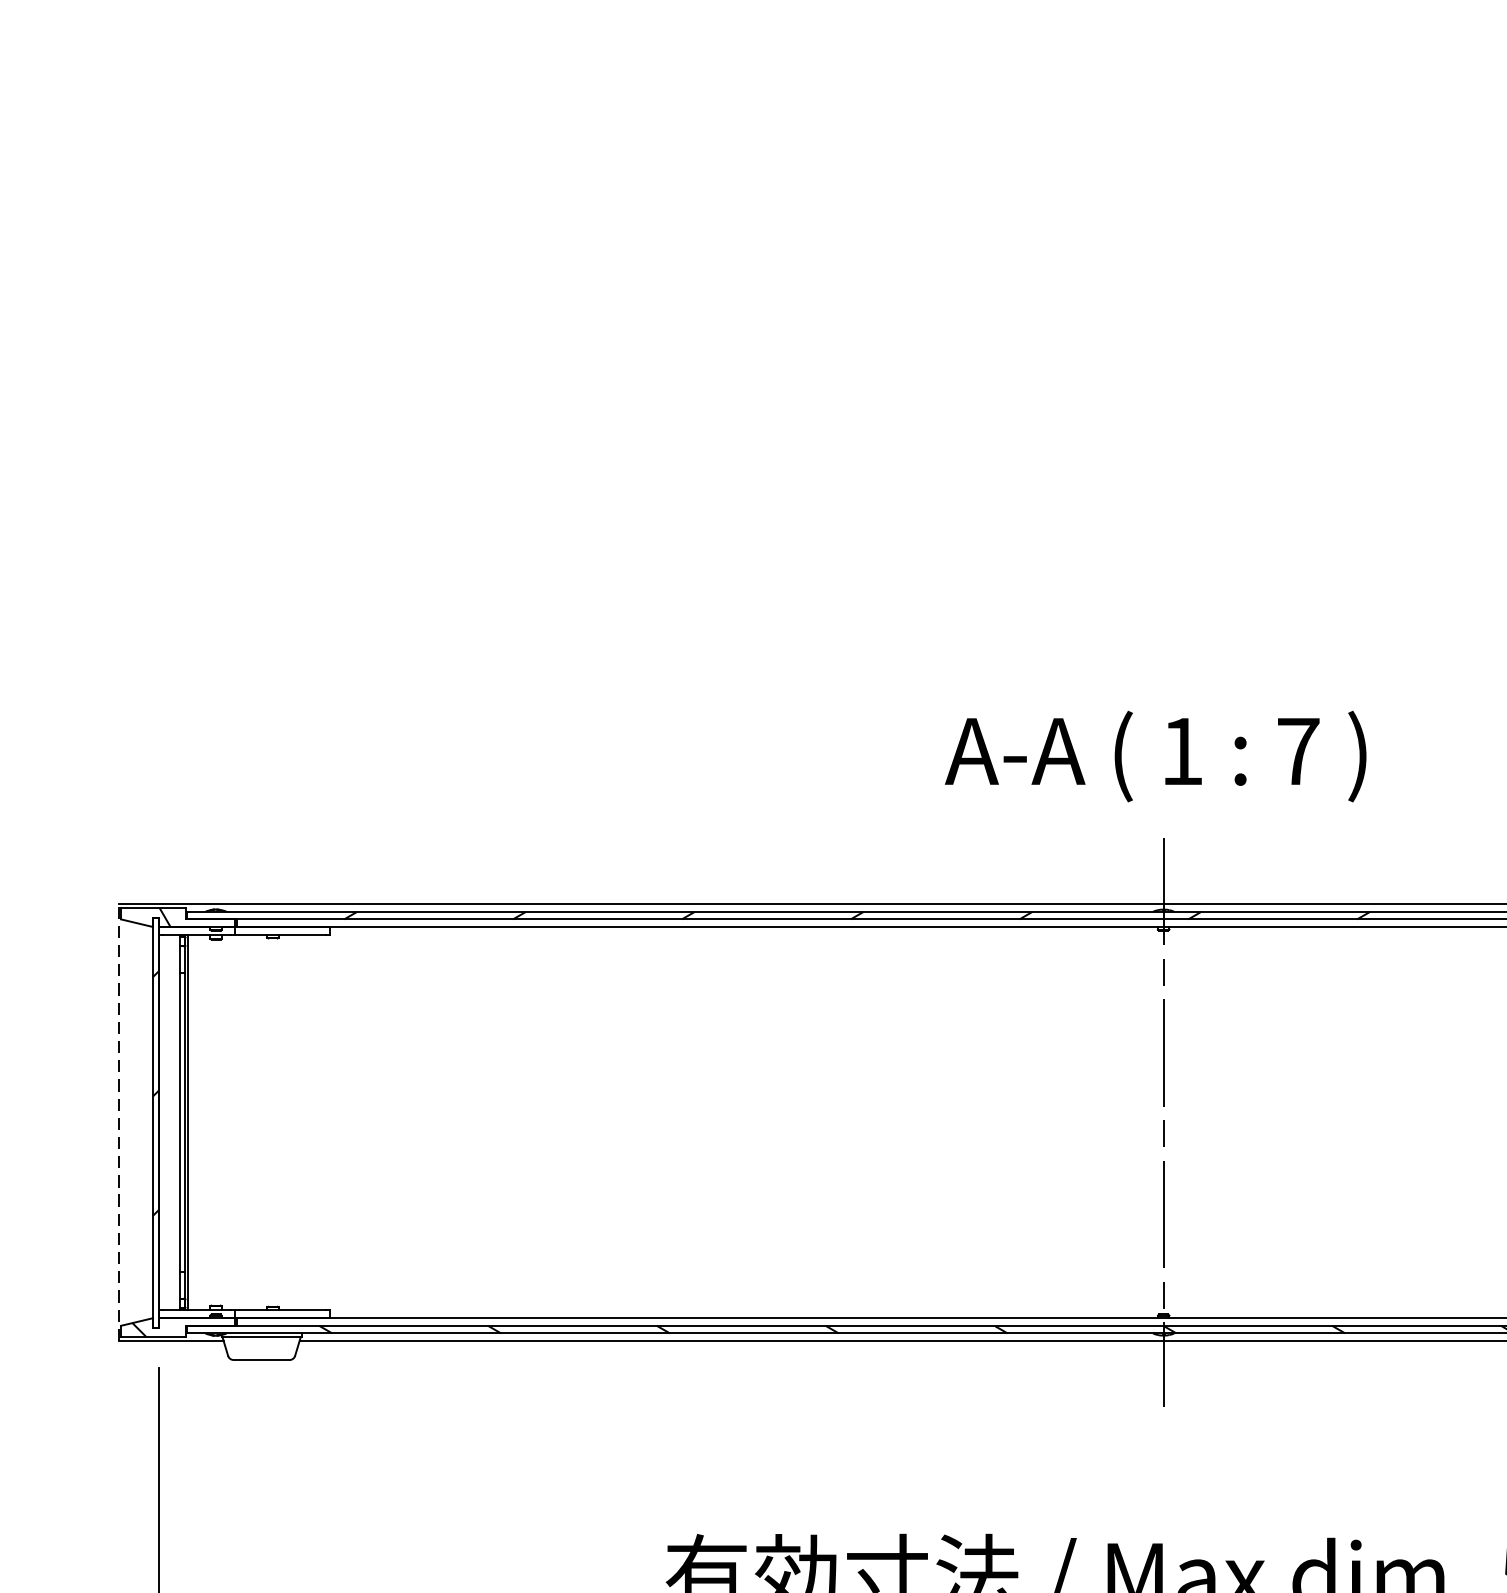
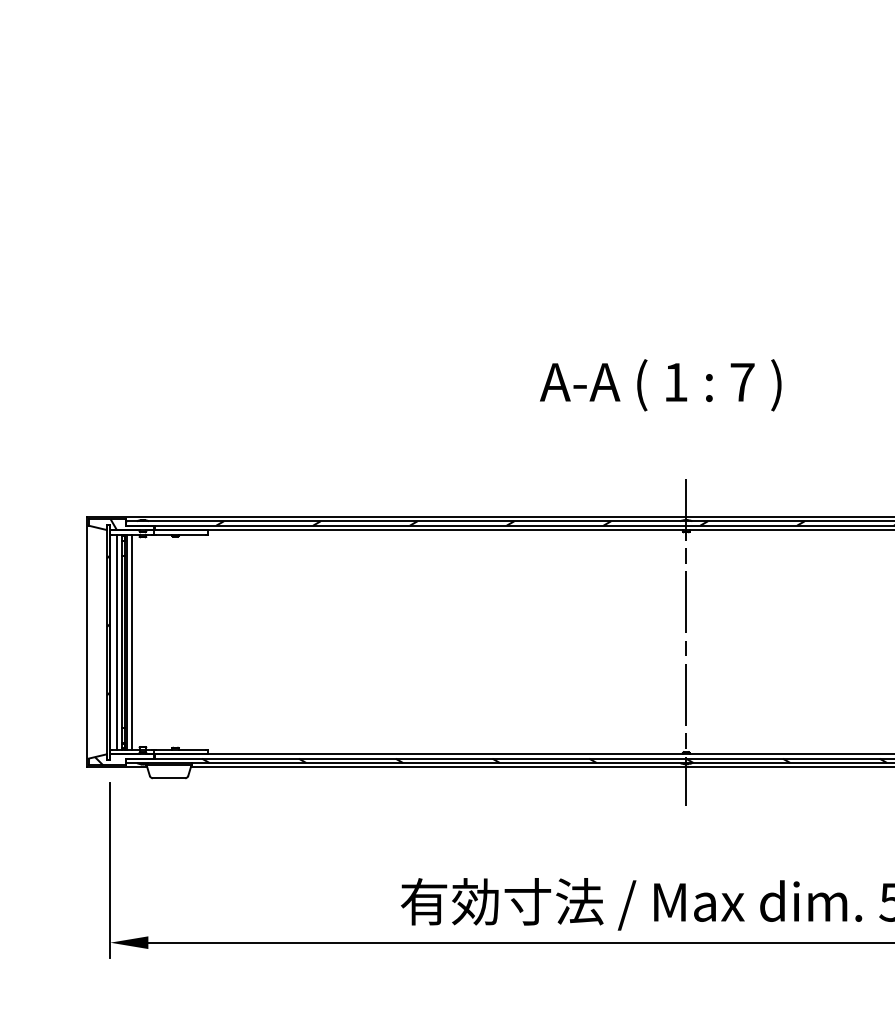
text: (1155, 756) -> (660, 385), moved
line: (119, 1121) -> (87, 641), dashed -> solid
line: (169, 1121) -> (116, 641), added
line: (197, 1121) -> (132, 641), added

